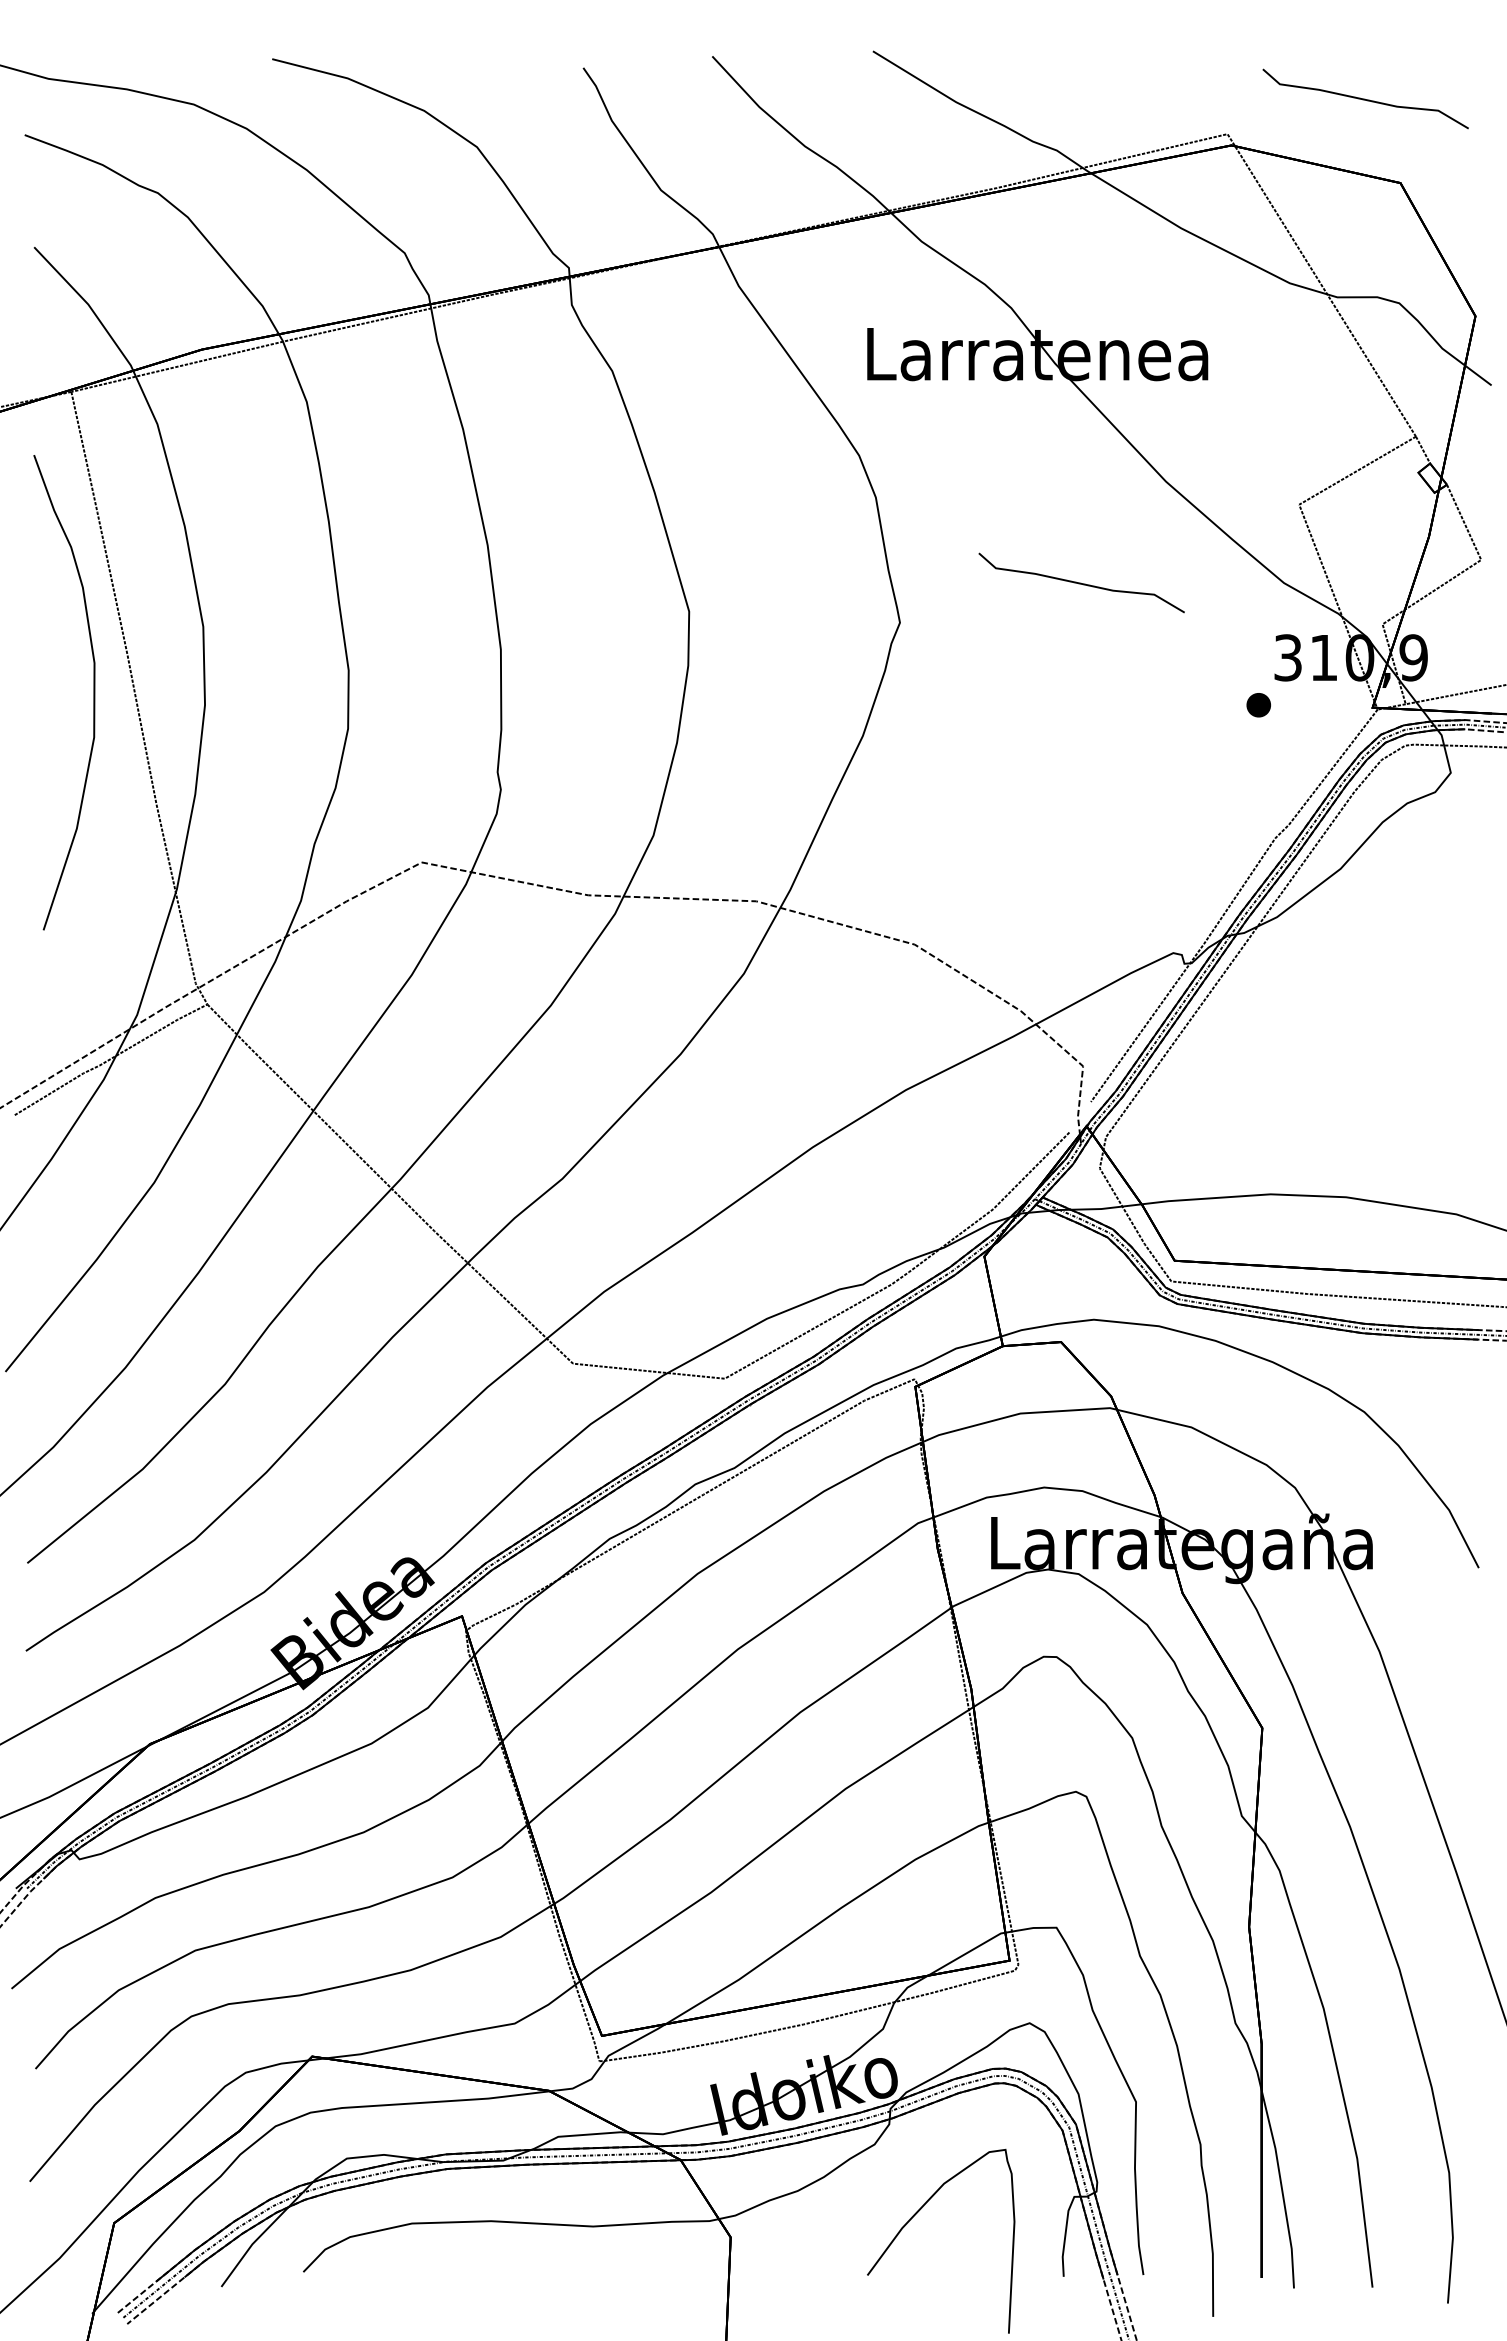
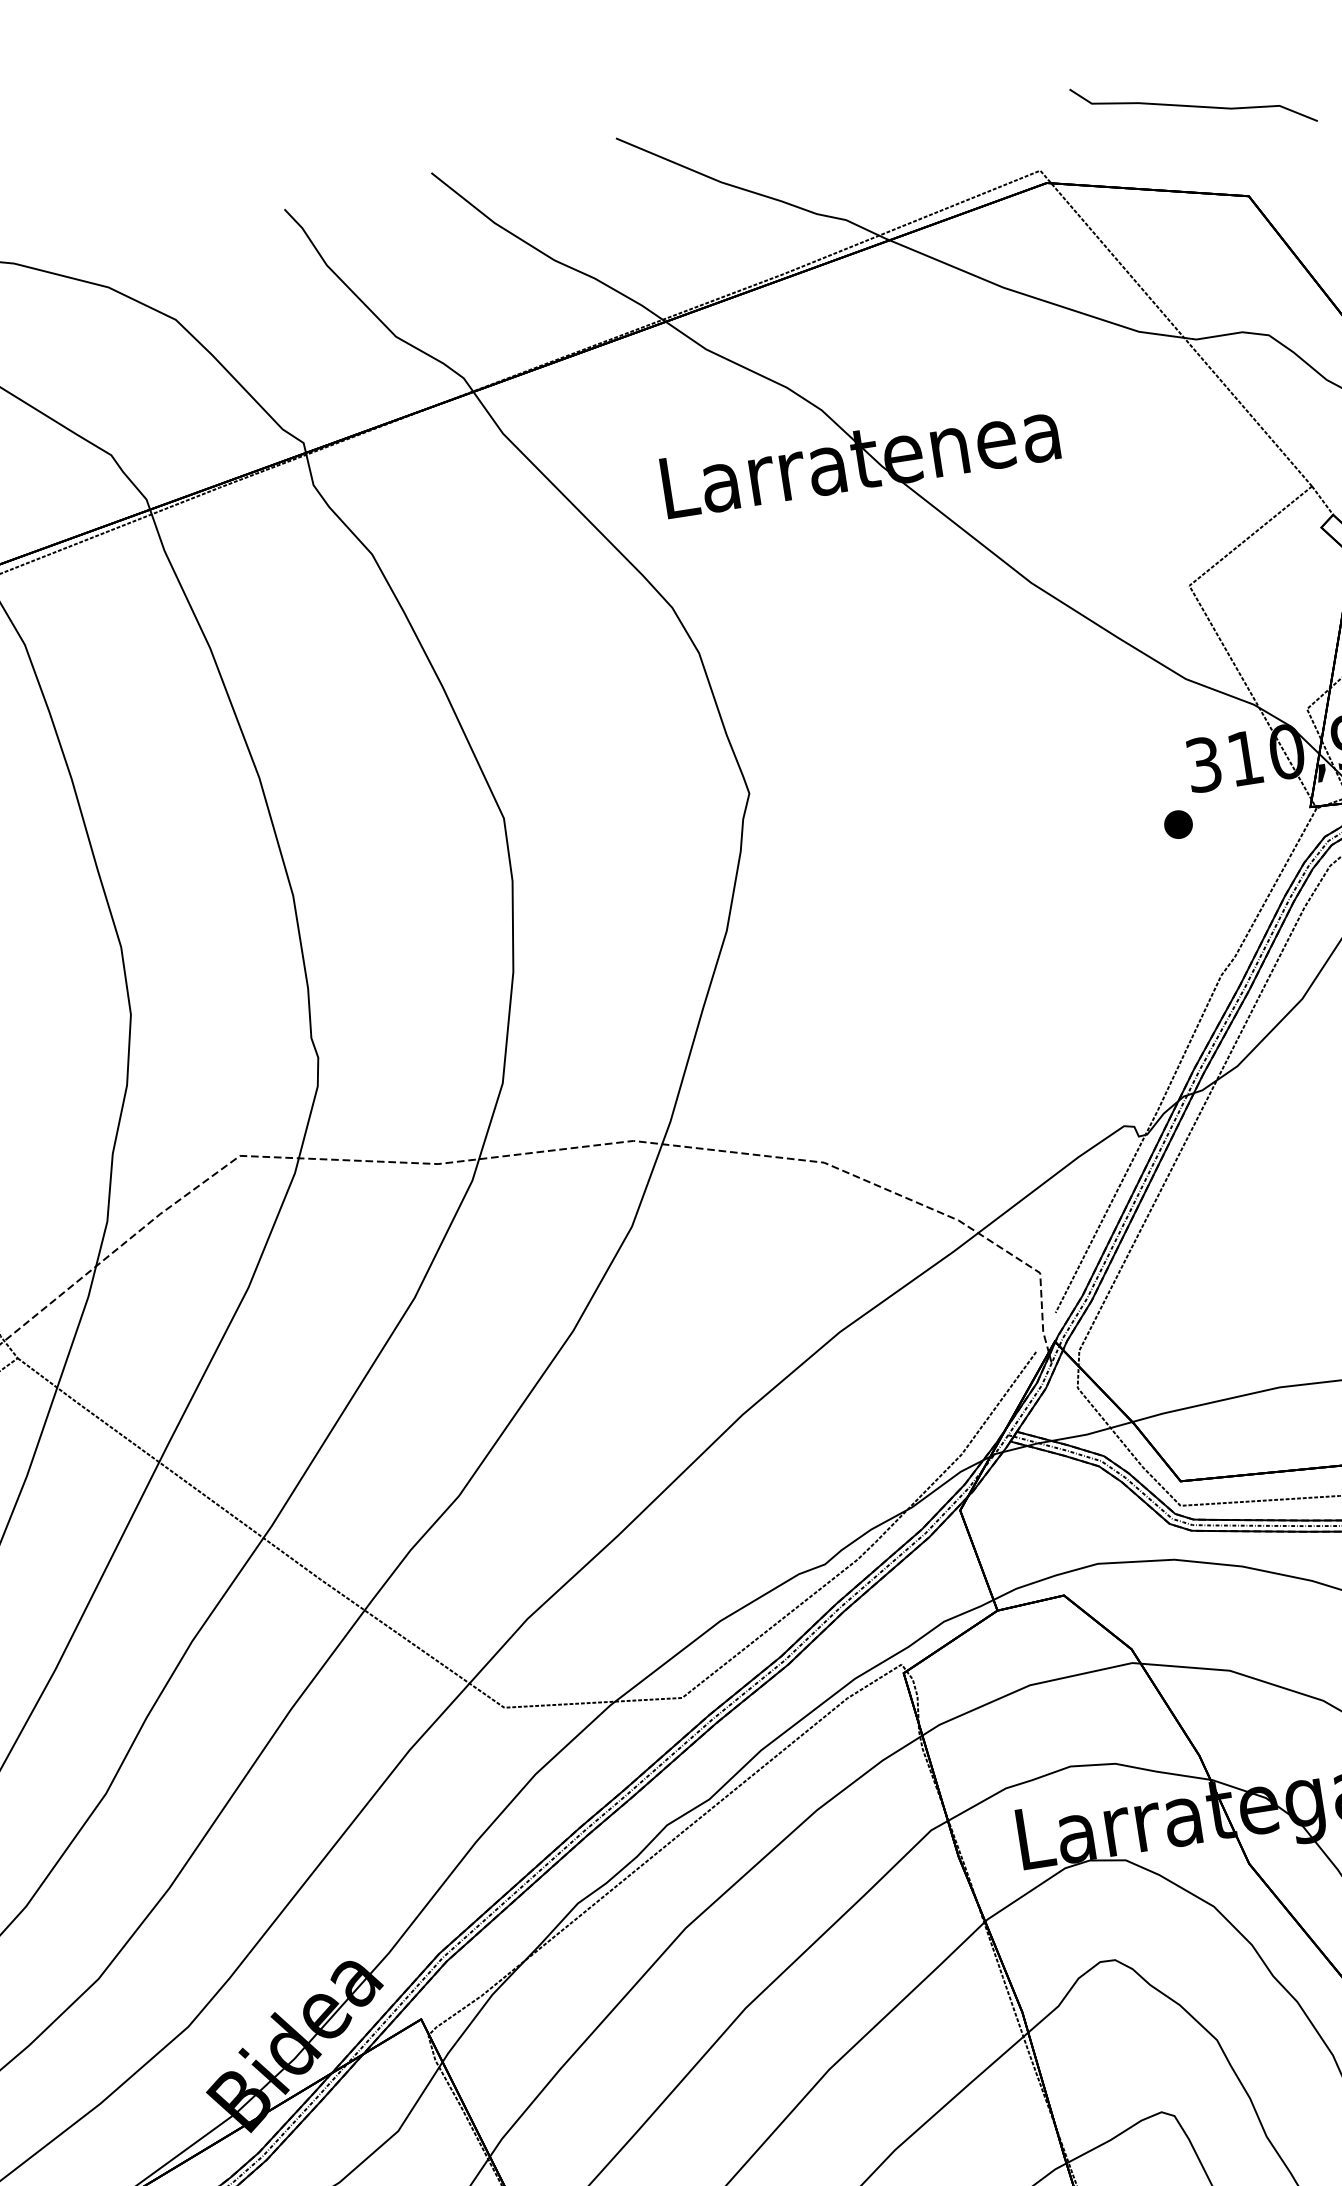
curve: (1081, 582) -> (951, 714), removed

